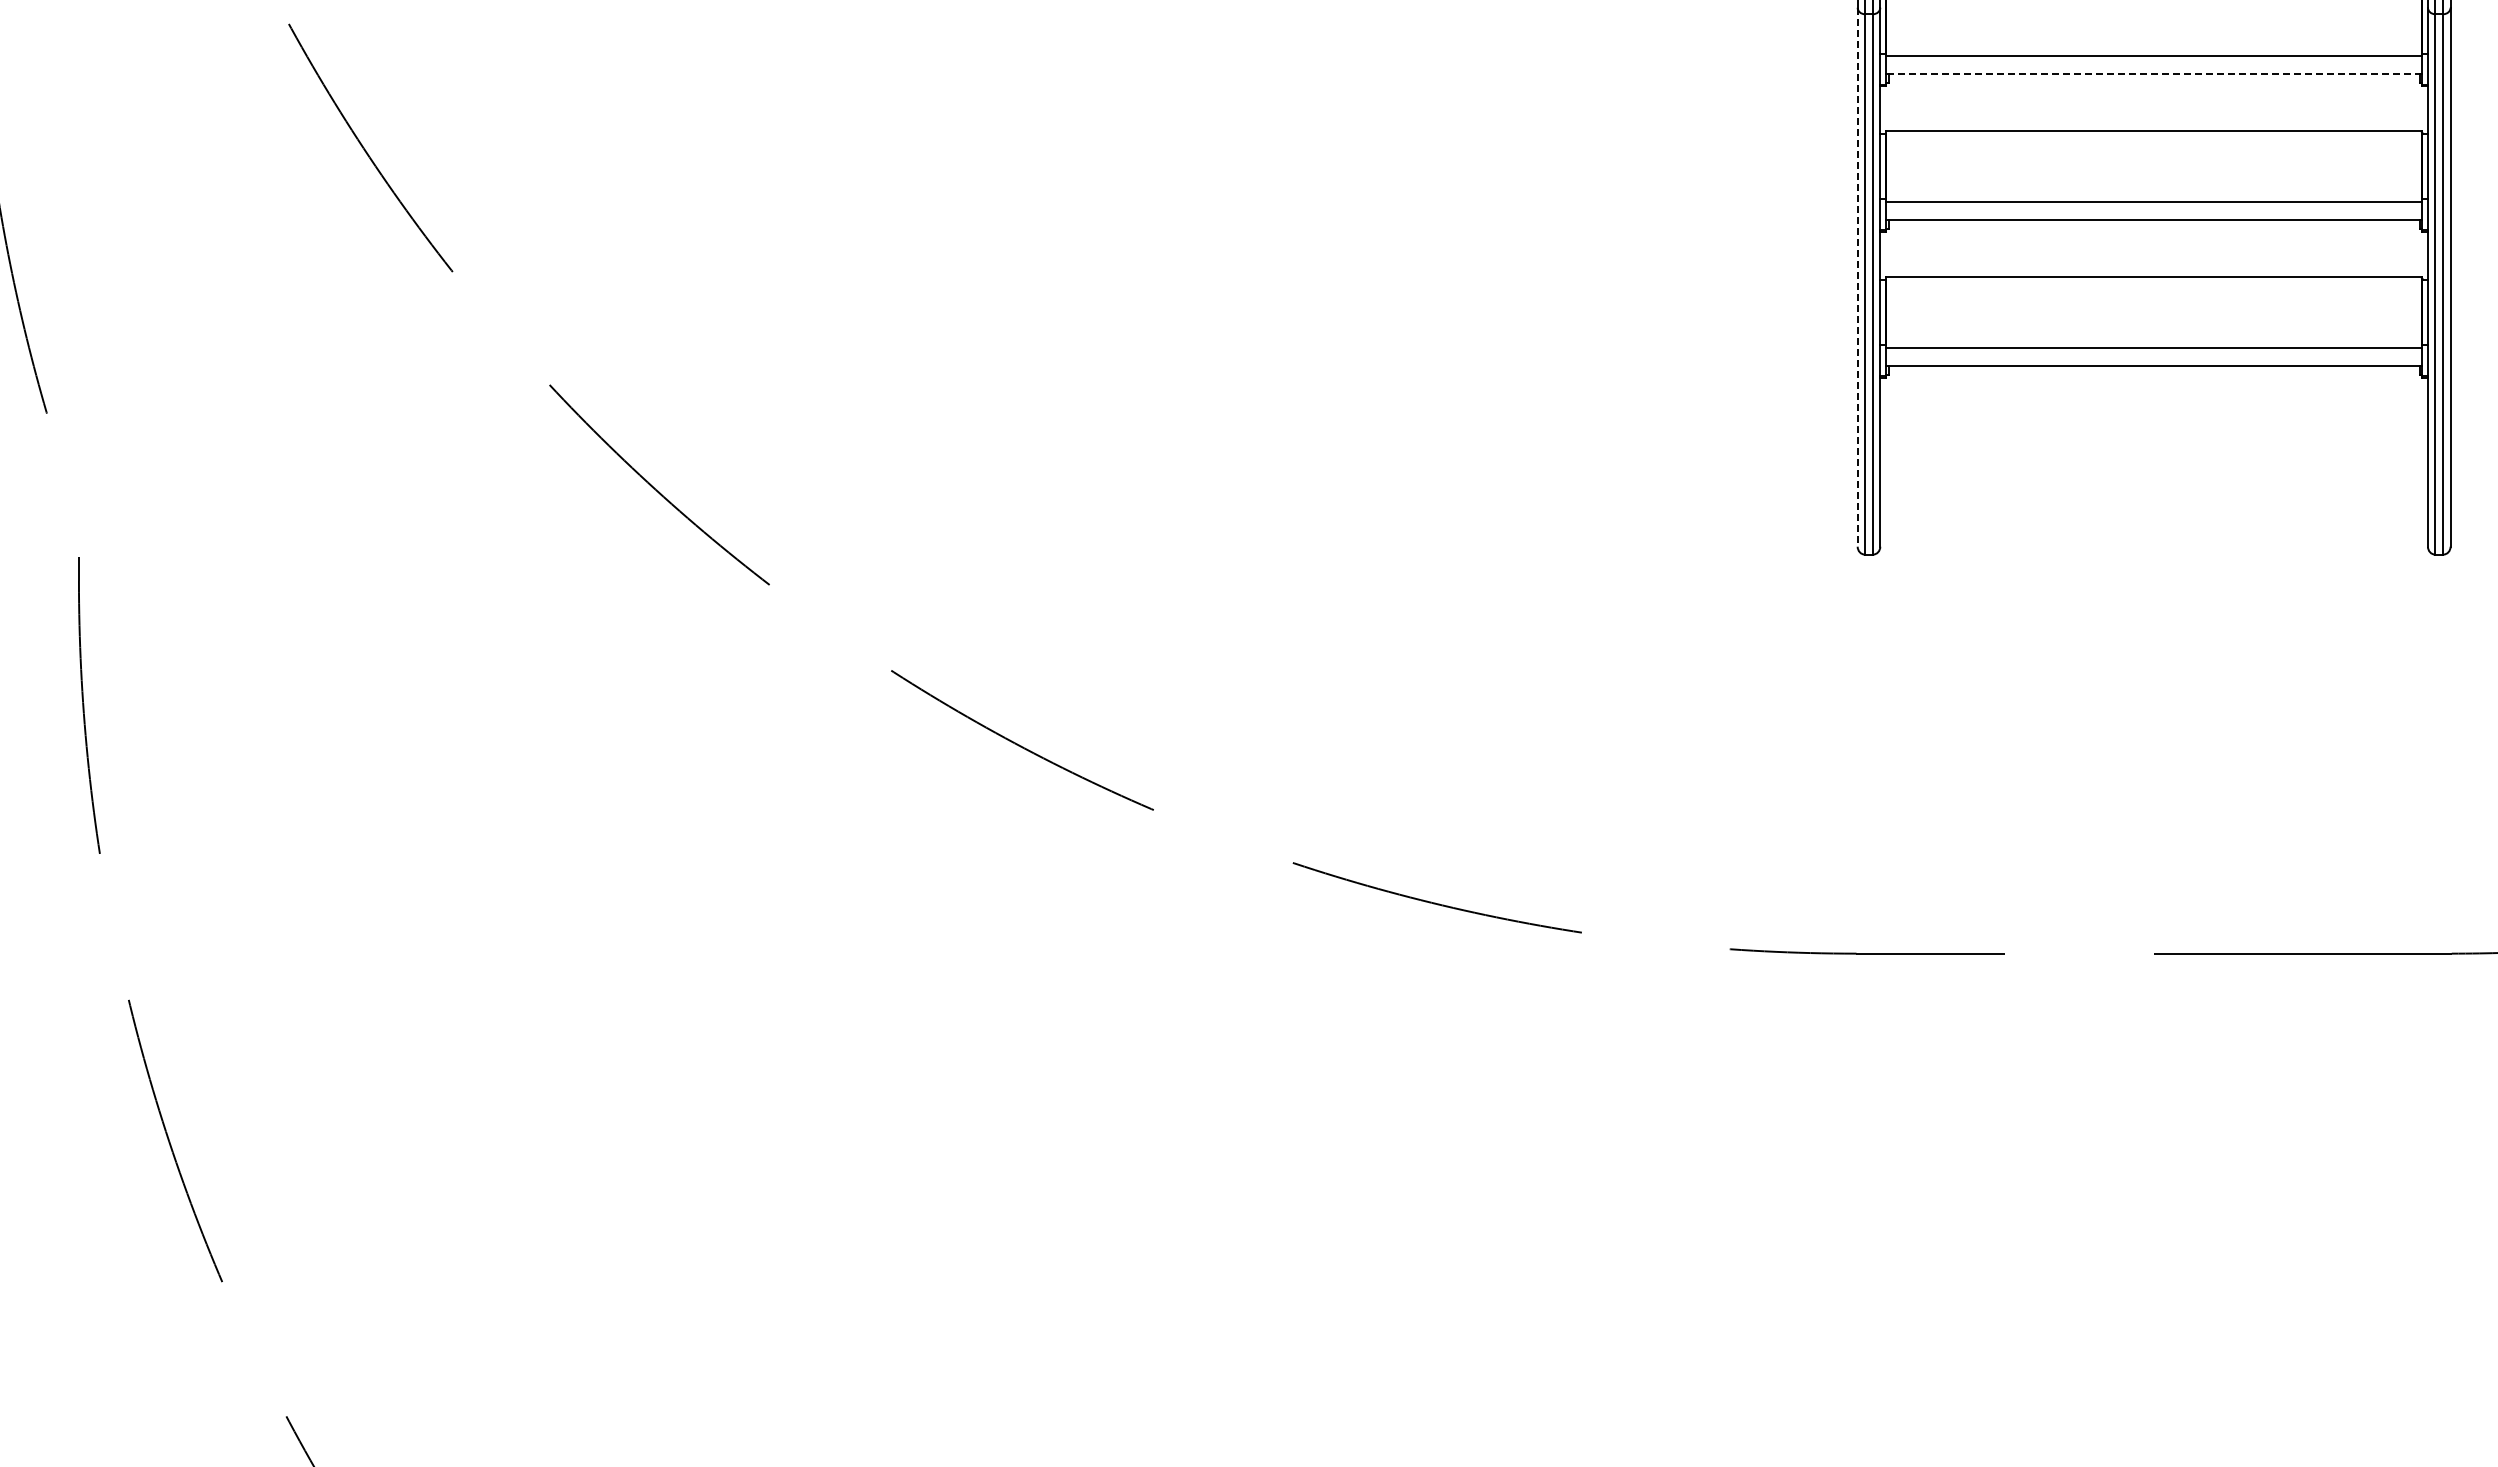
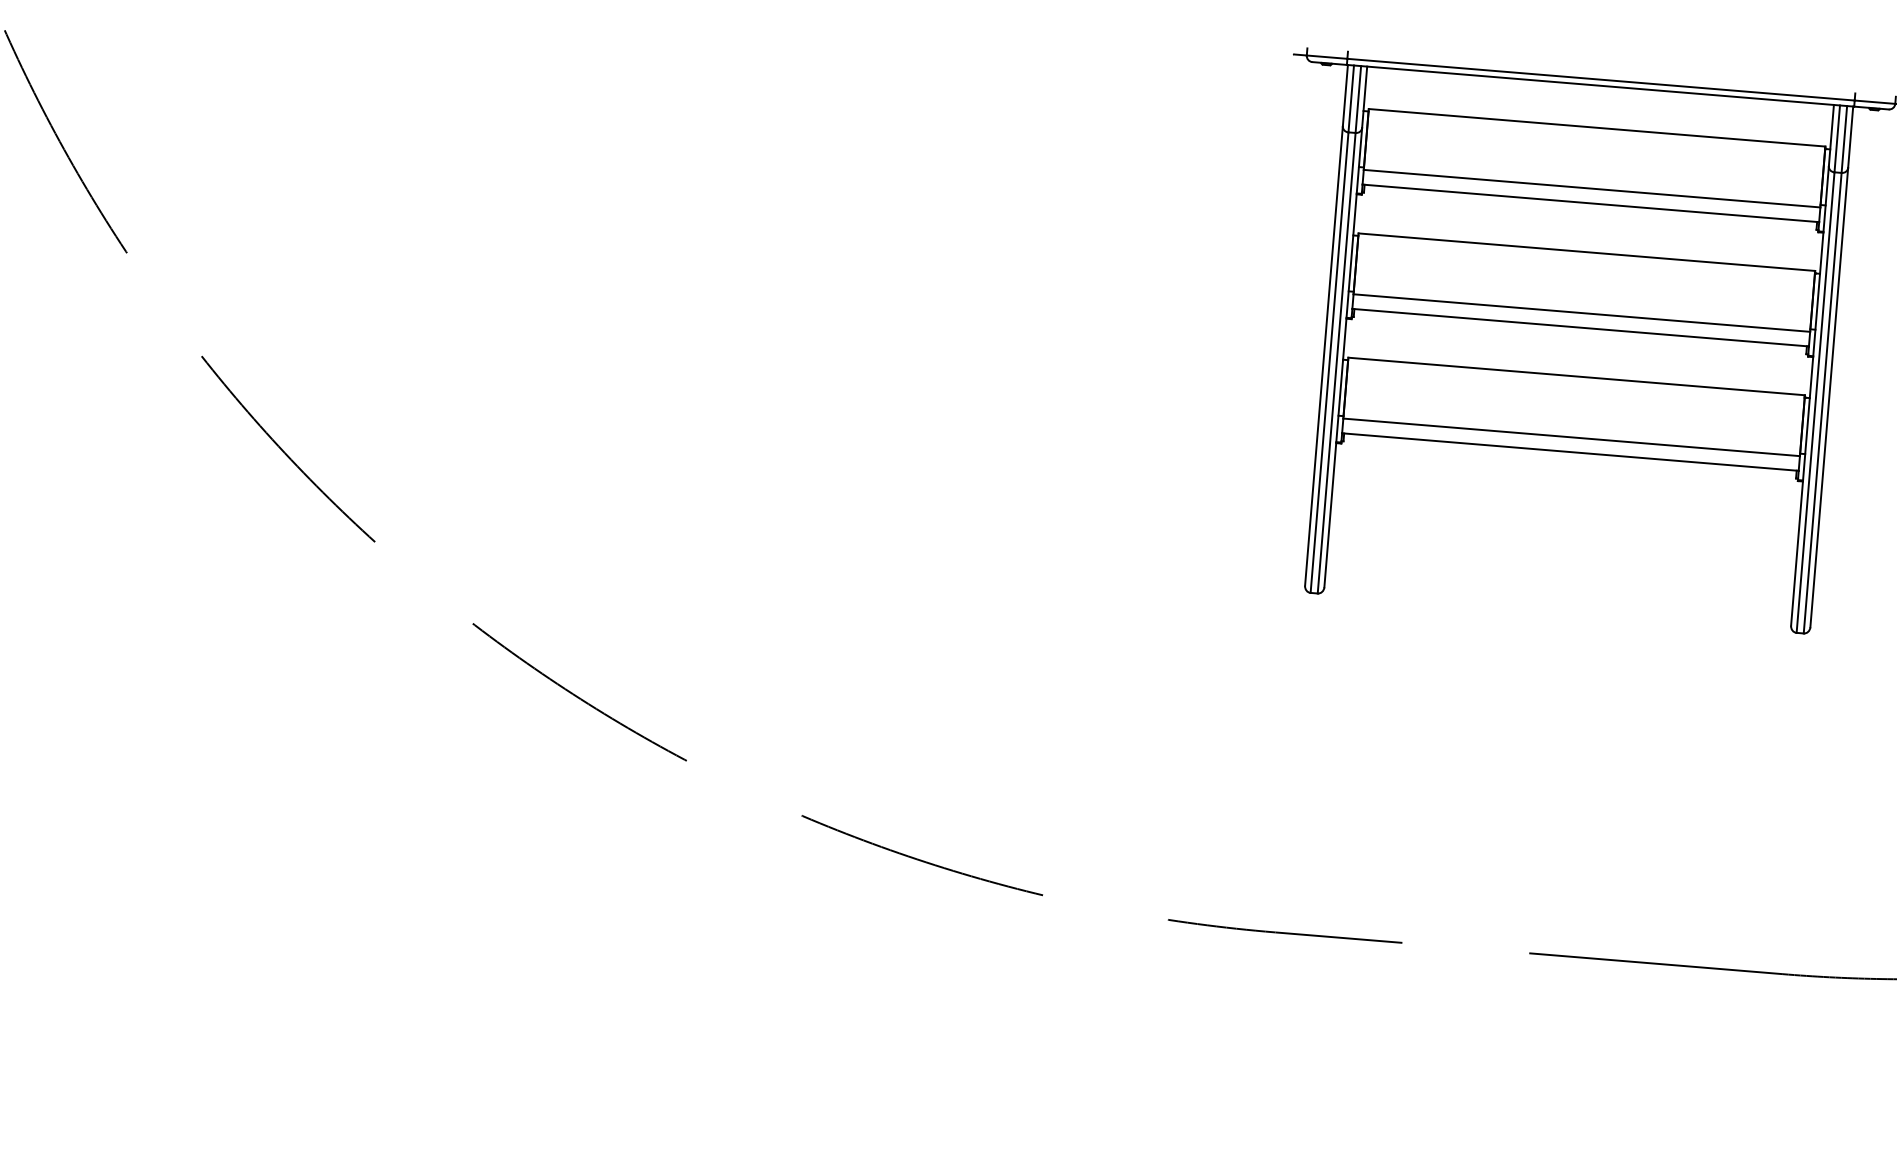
line: (2154, 73) -> (1591, 203), dashed -> solid
line: (1857, 277) -> (1323, 356), dashed -> solid

